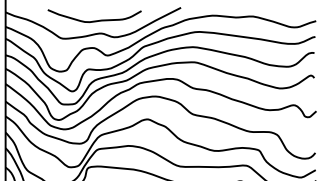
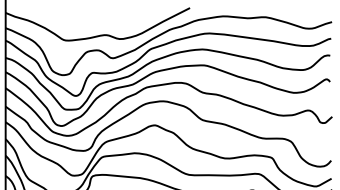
curve: (94, 20) -> (99, 21), removed

